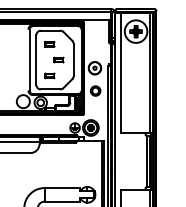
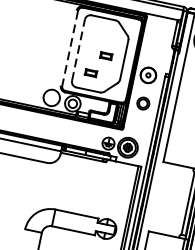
part: (49, 44) -> (98, 34), removed
line: (29, 60) -> (69, 48), solid -> dashed
line: (36, 60) -> (78, 50), solid -> dashed

